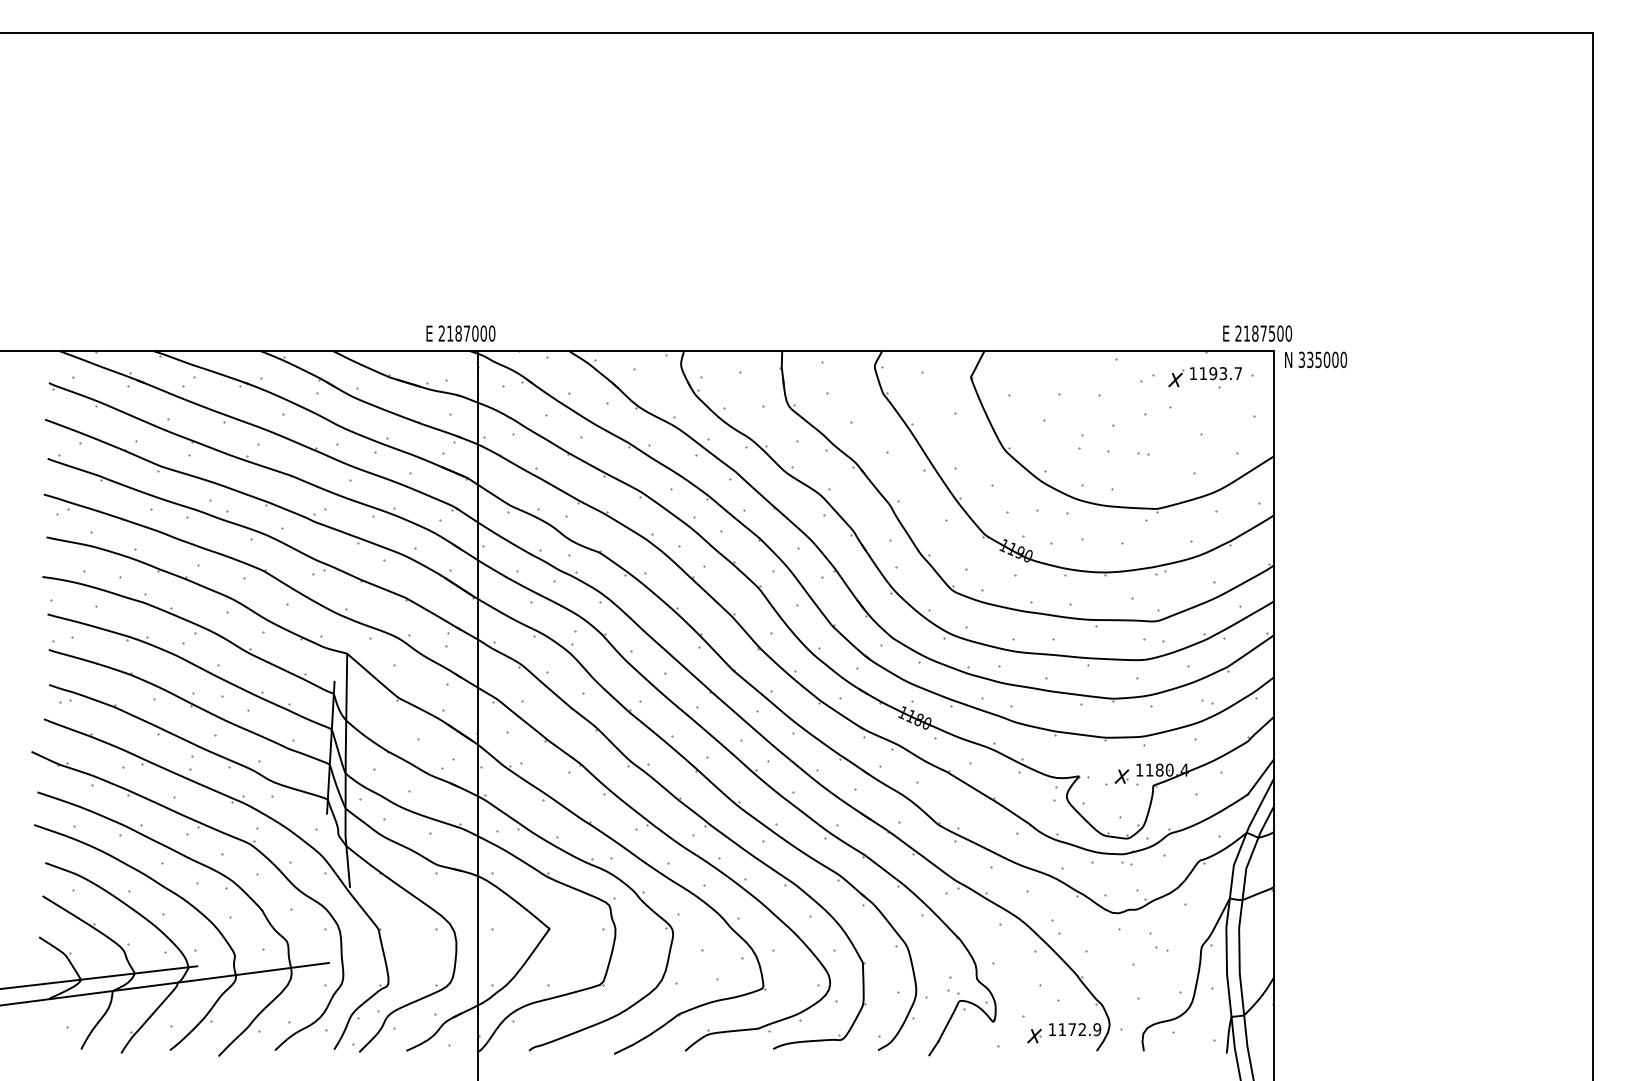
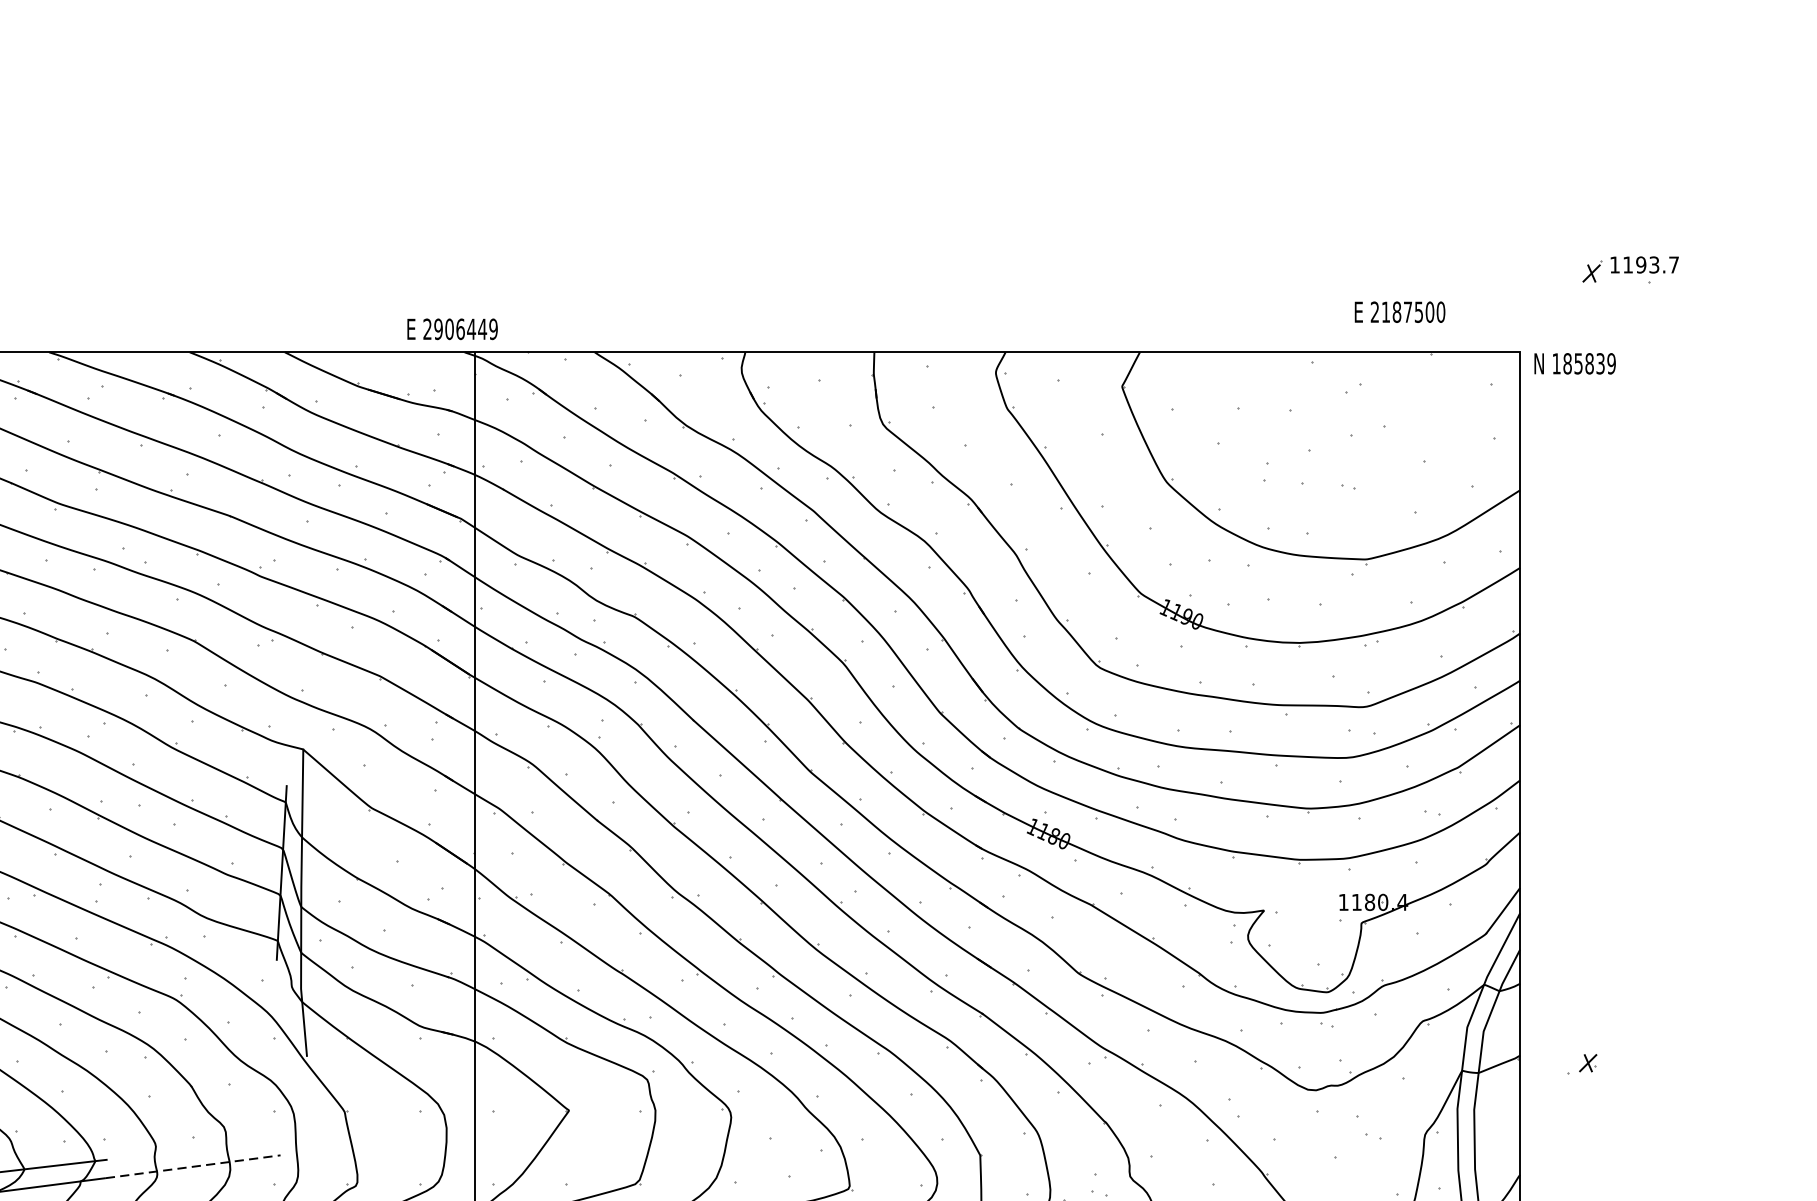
text: (471, 333) -> (466, 329), 2187000 -> 2906449
text: (1257, 333) -> (1399, 312), moved
text: (1322, 359) -> (1583, 363), 335000 -> 185839
part: (1204, 377) -> (1629, 270), moved
part: (1117, 777) -> (1582, 1064), moved
line: (263, 971) -> (193, 1166), solid -> dashed

